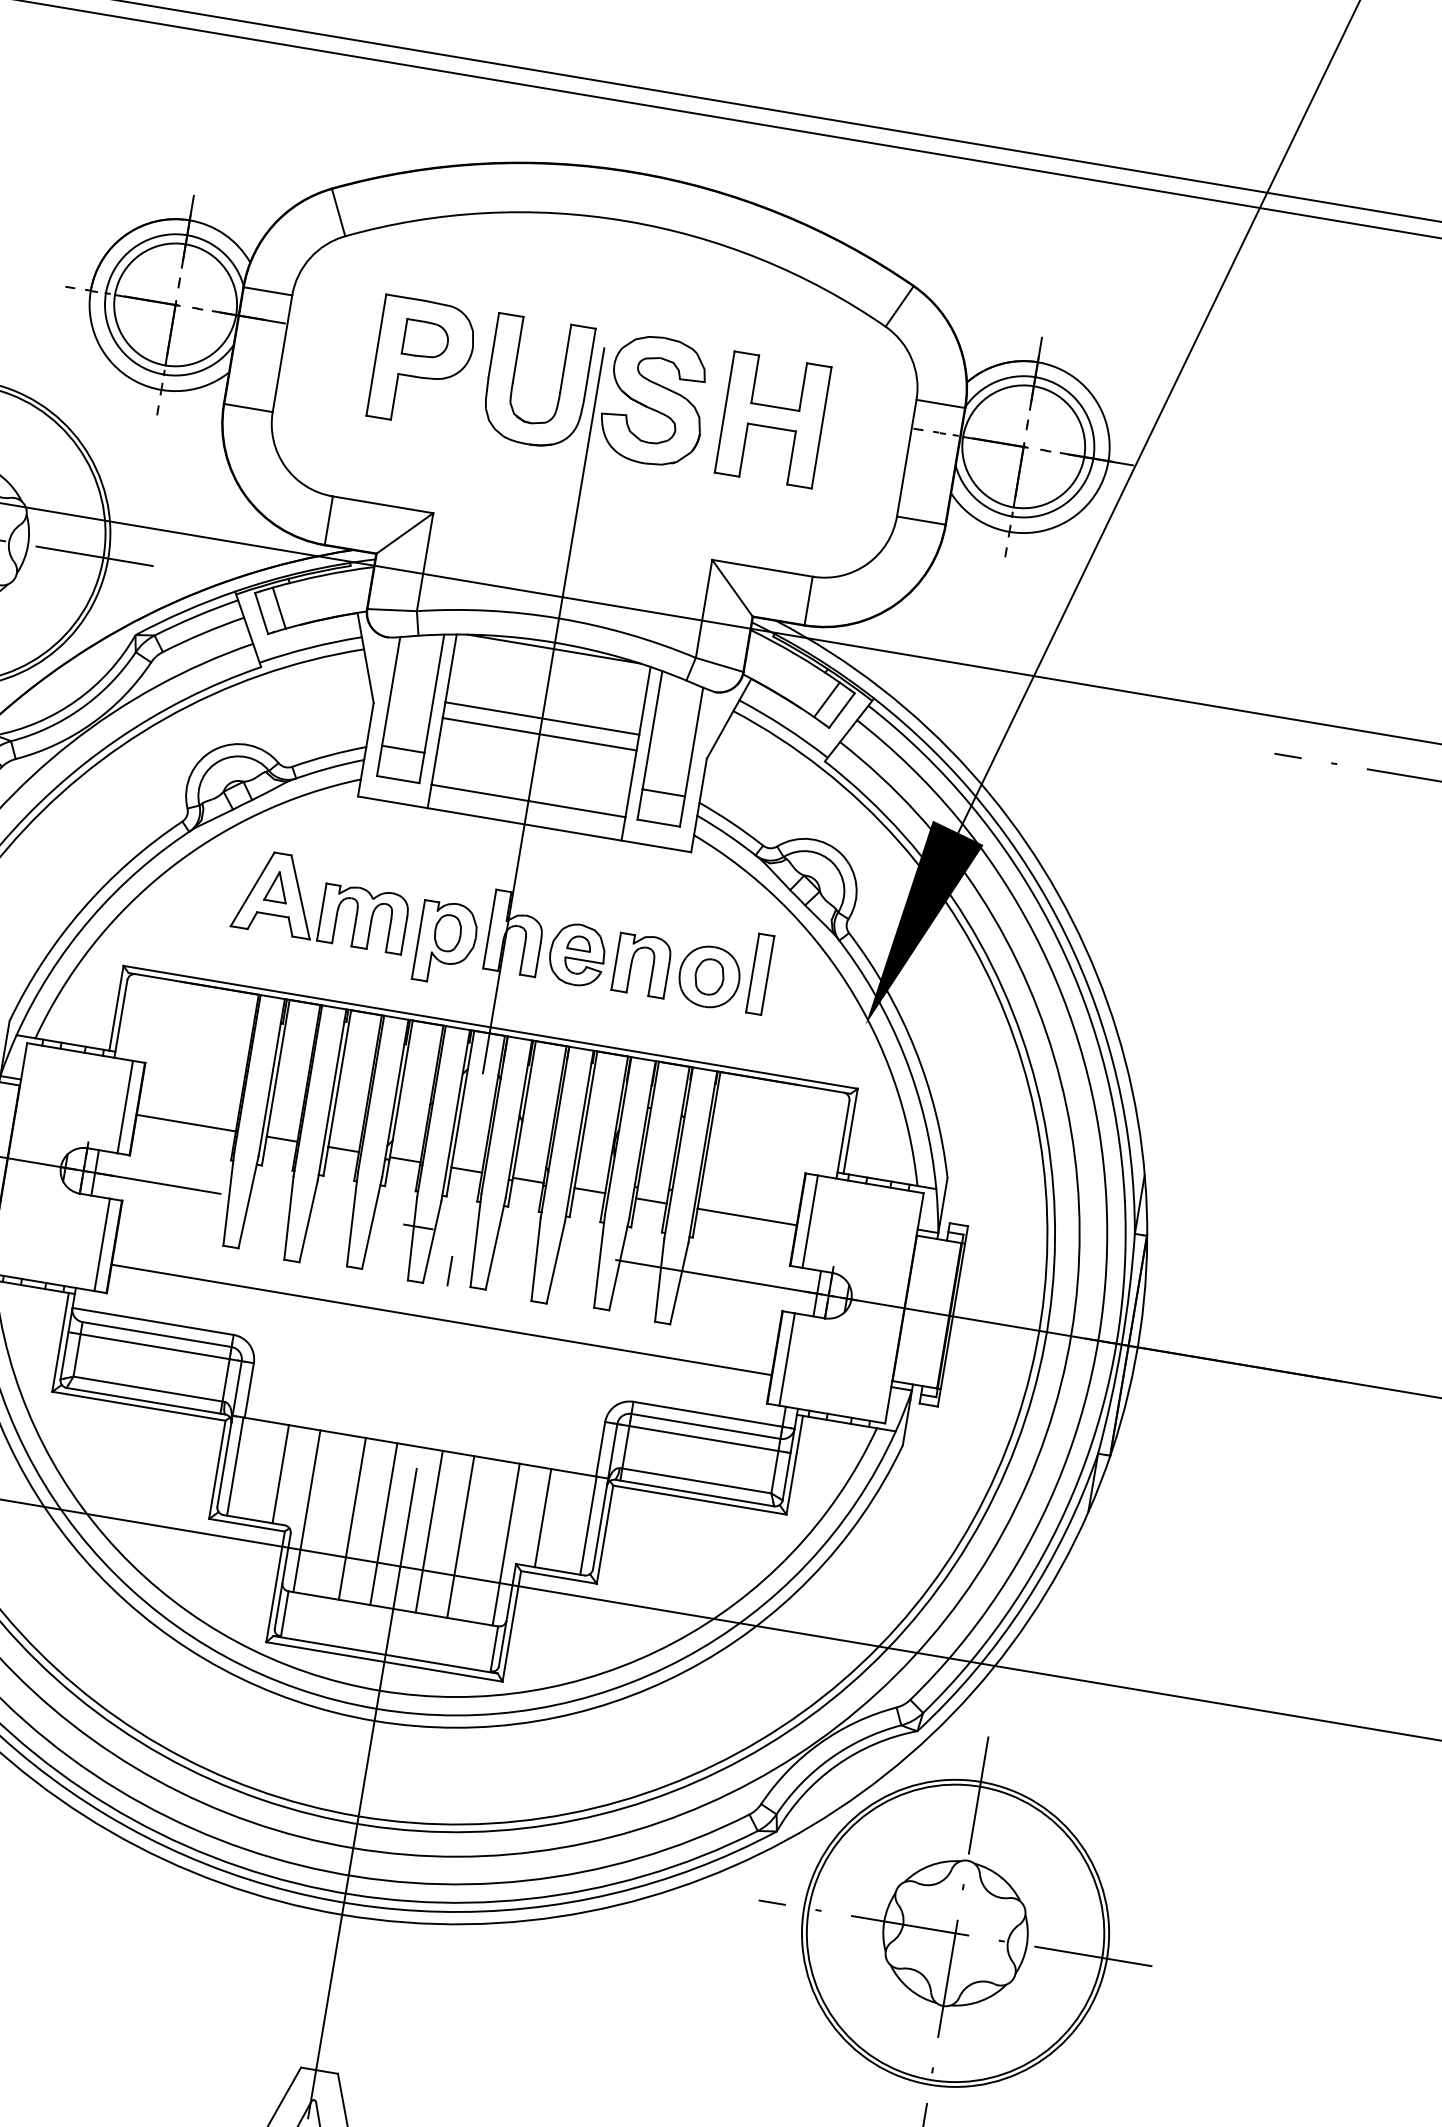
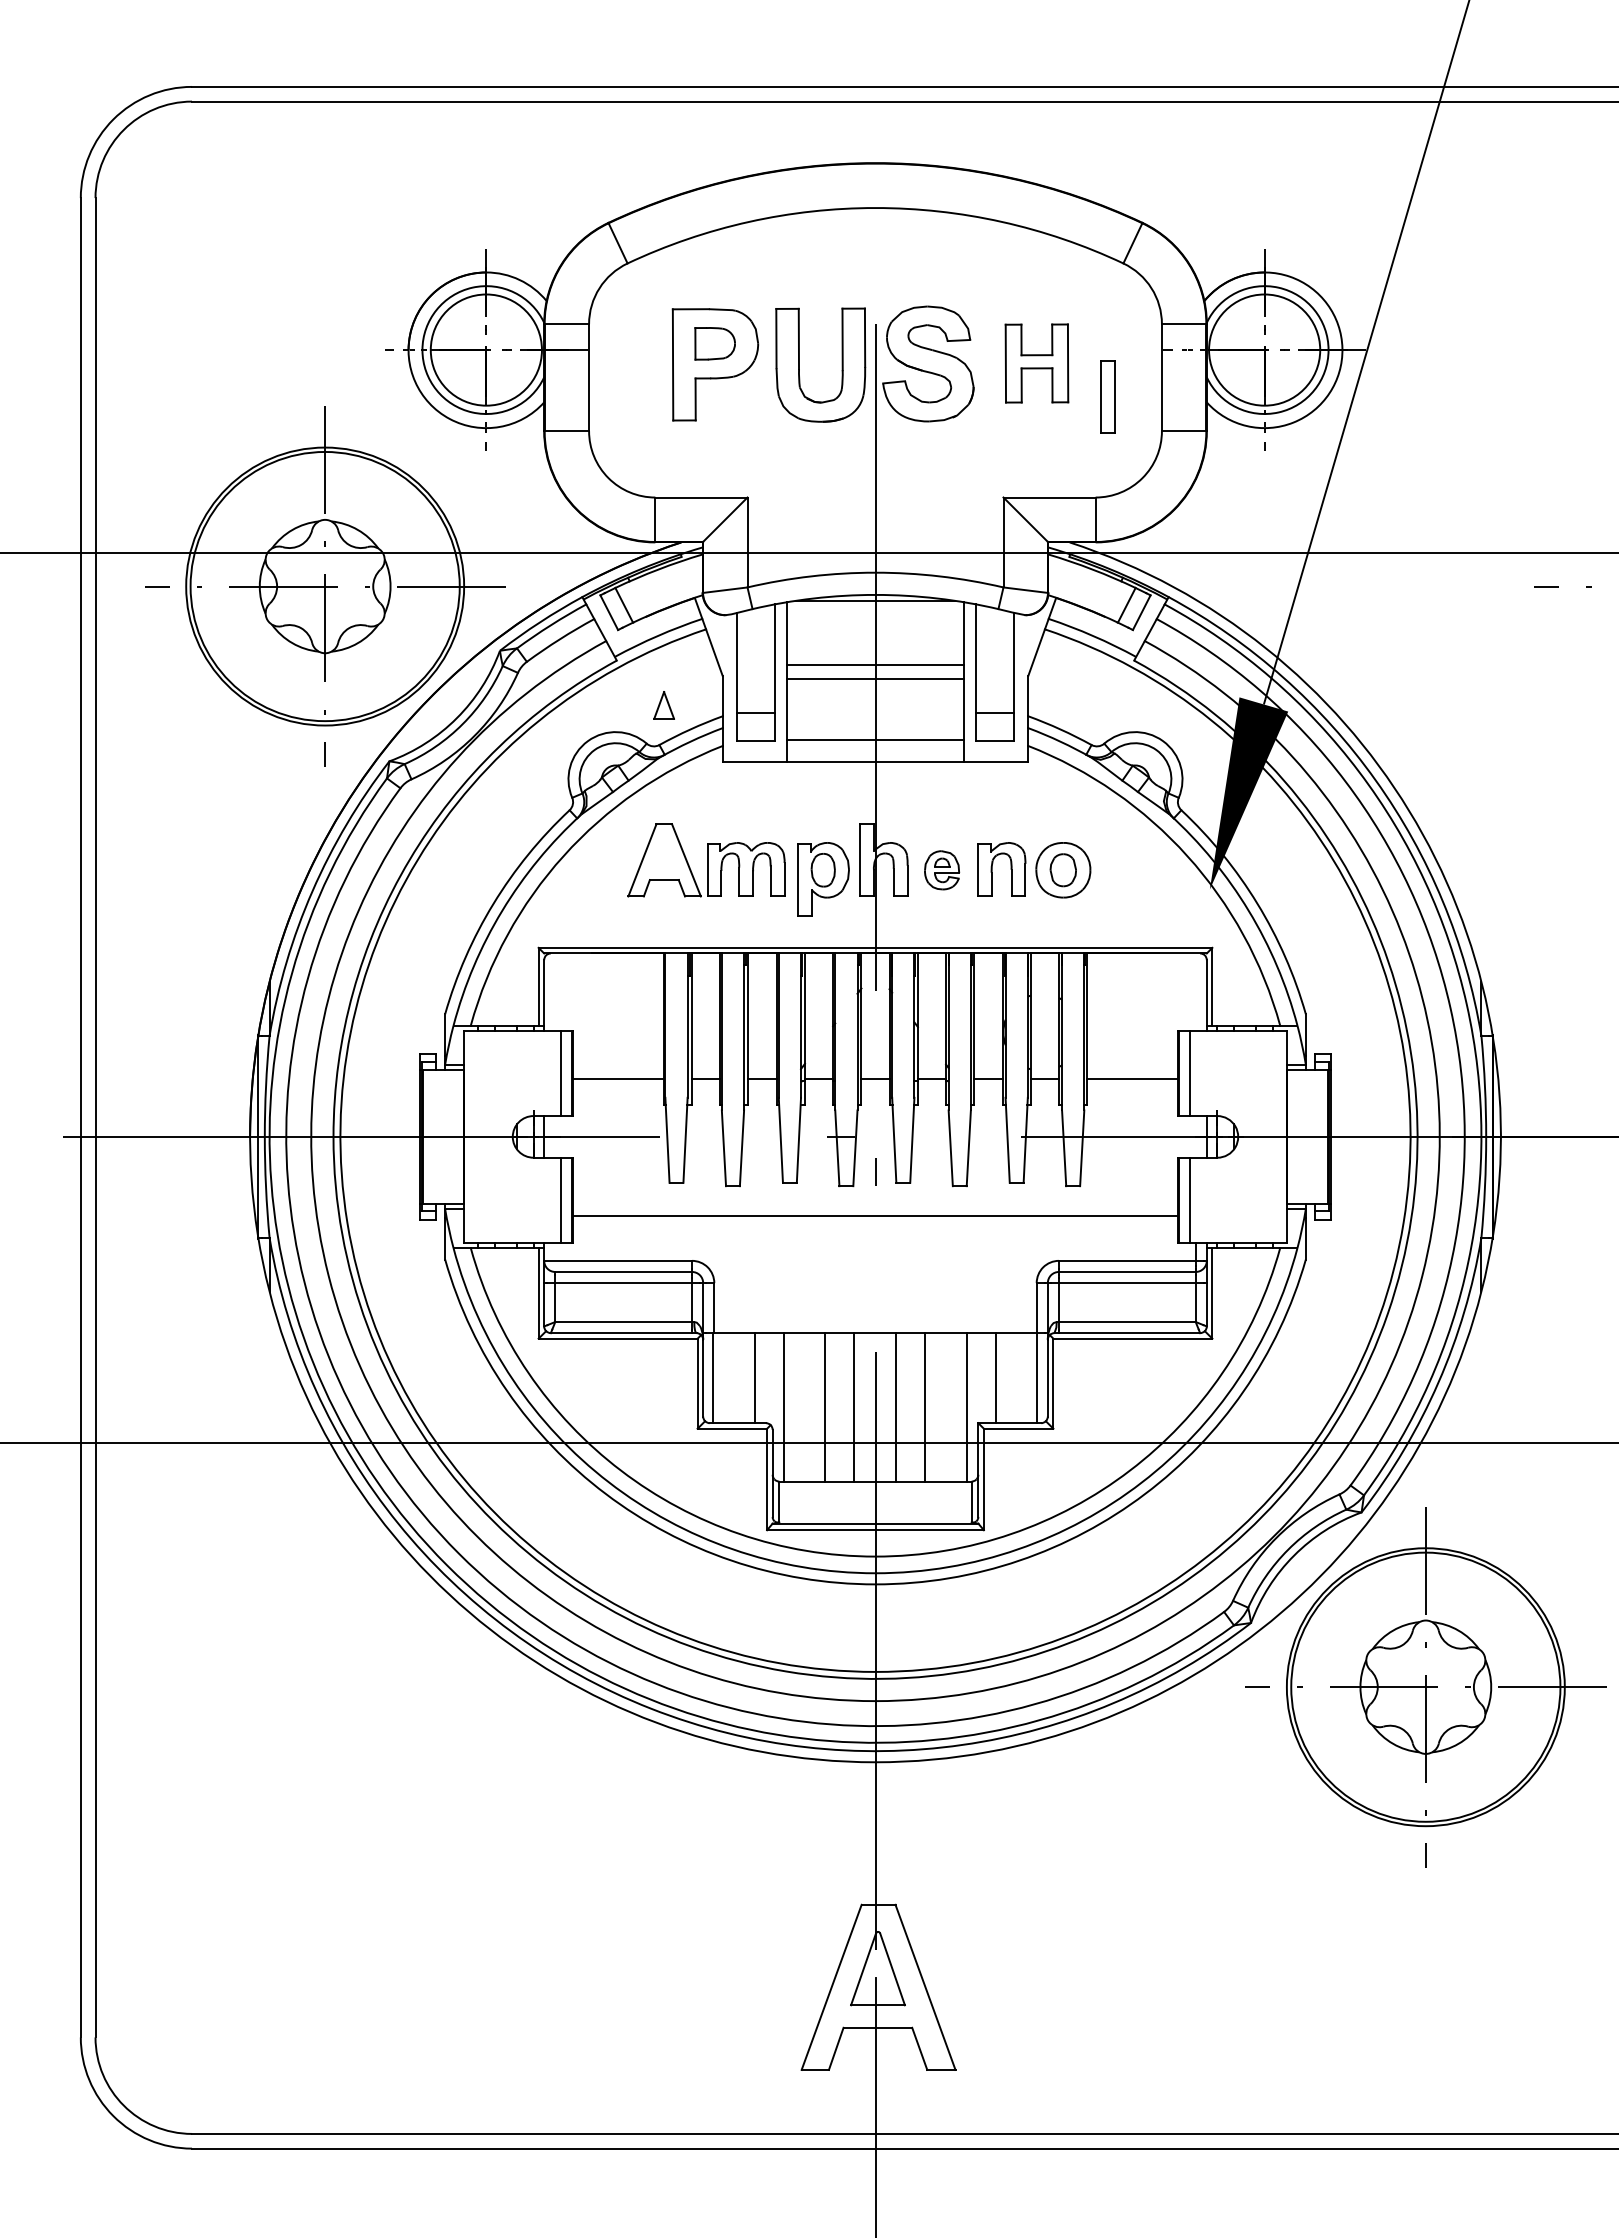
part: (772, 419) -> (1036, 363), size x0.7
part: (276, 886) -> (663, 705), moved
part: (576, 955) -> (941, 870), size x0.7
part: (759, 973) -> (1107, 396), moved

